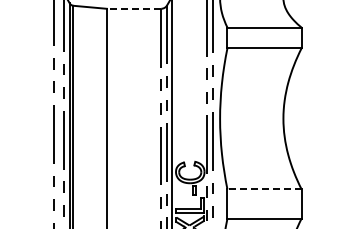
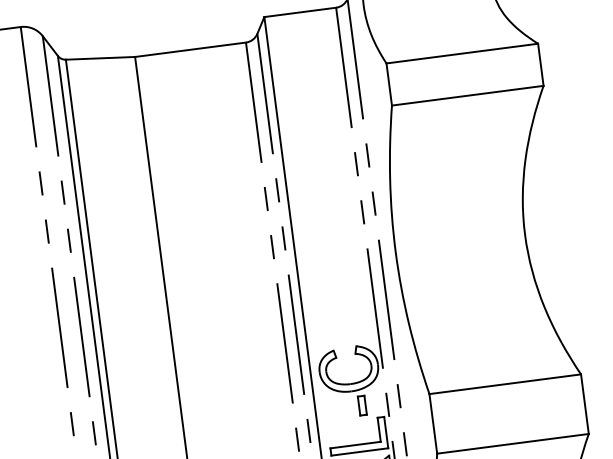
line: (133, 8) -> (189, 49), dashed -> solid
line: (264, 189) -> (505, 384), dashed -> solid

